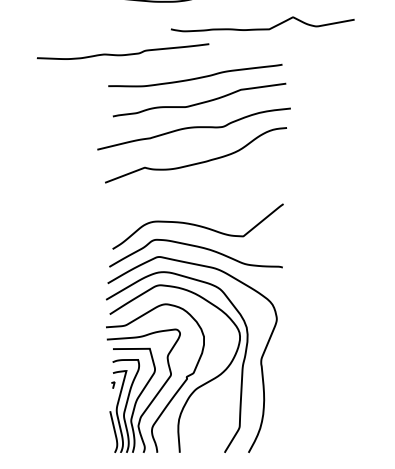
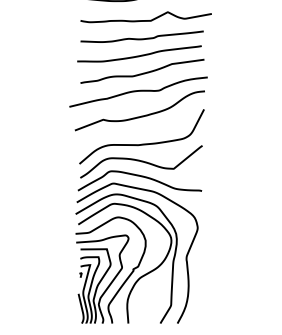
curve: (262, 28) -> (146, 20), moved
curve: (123, 54) -> (142, 38), moved
curve: (198, 201) -> (141, 143), added

